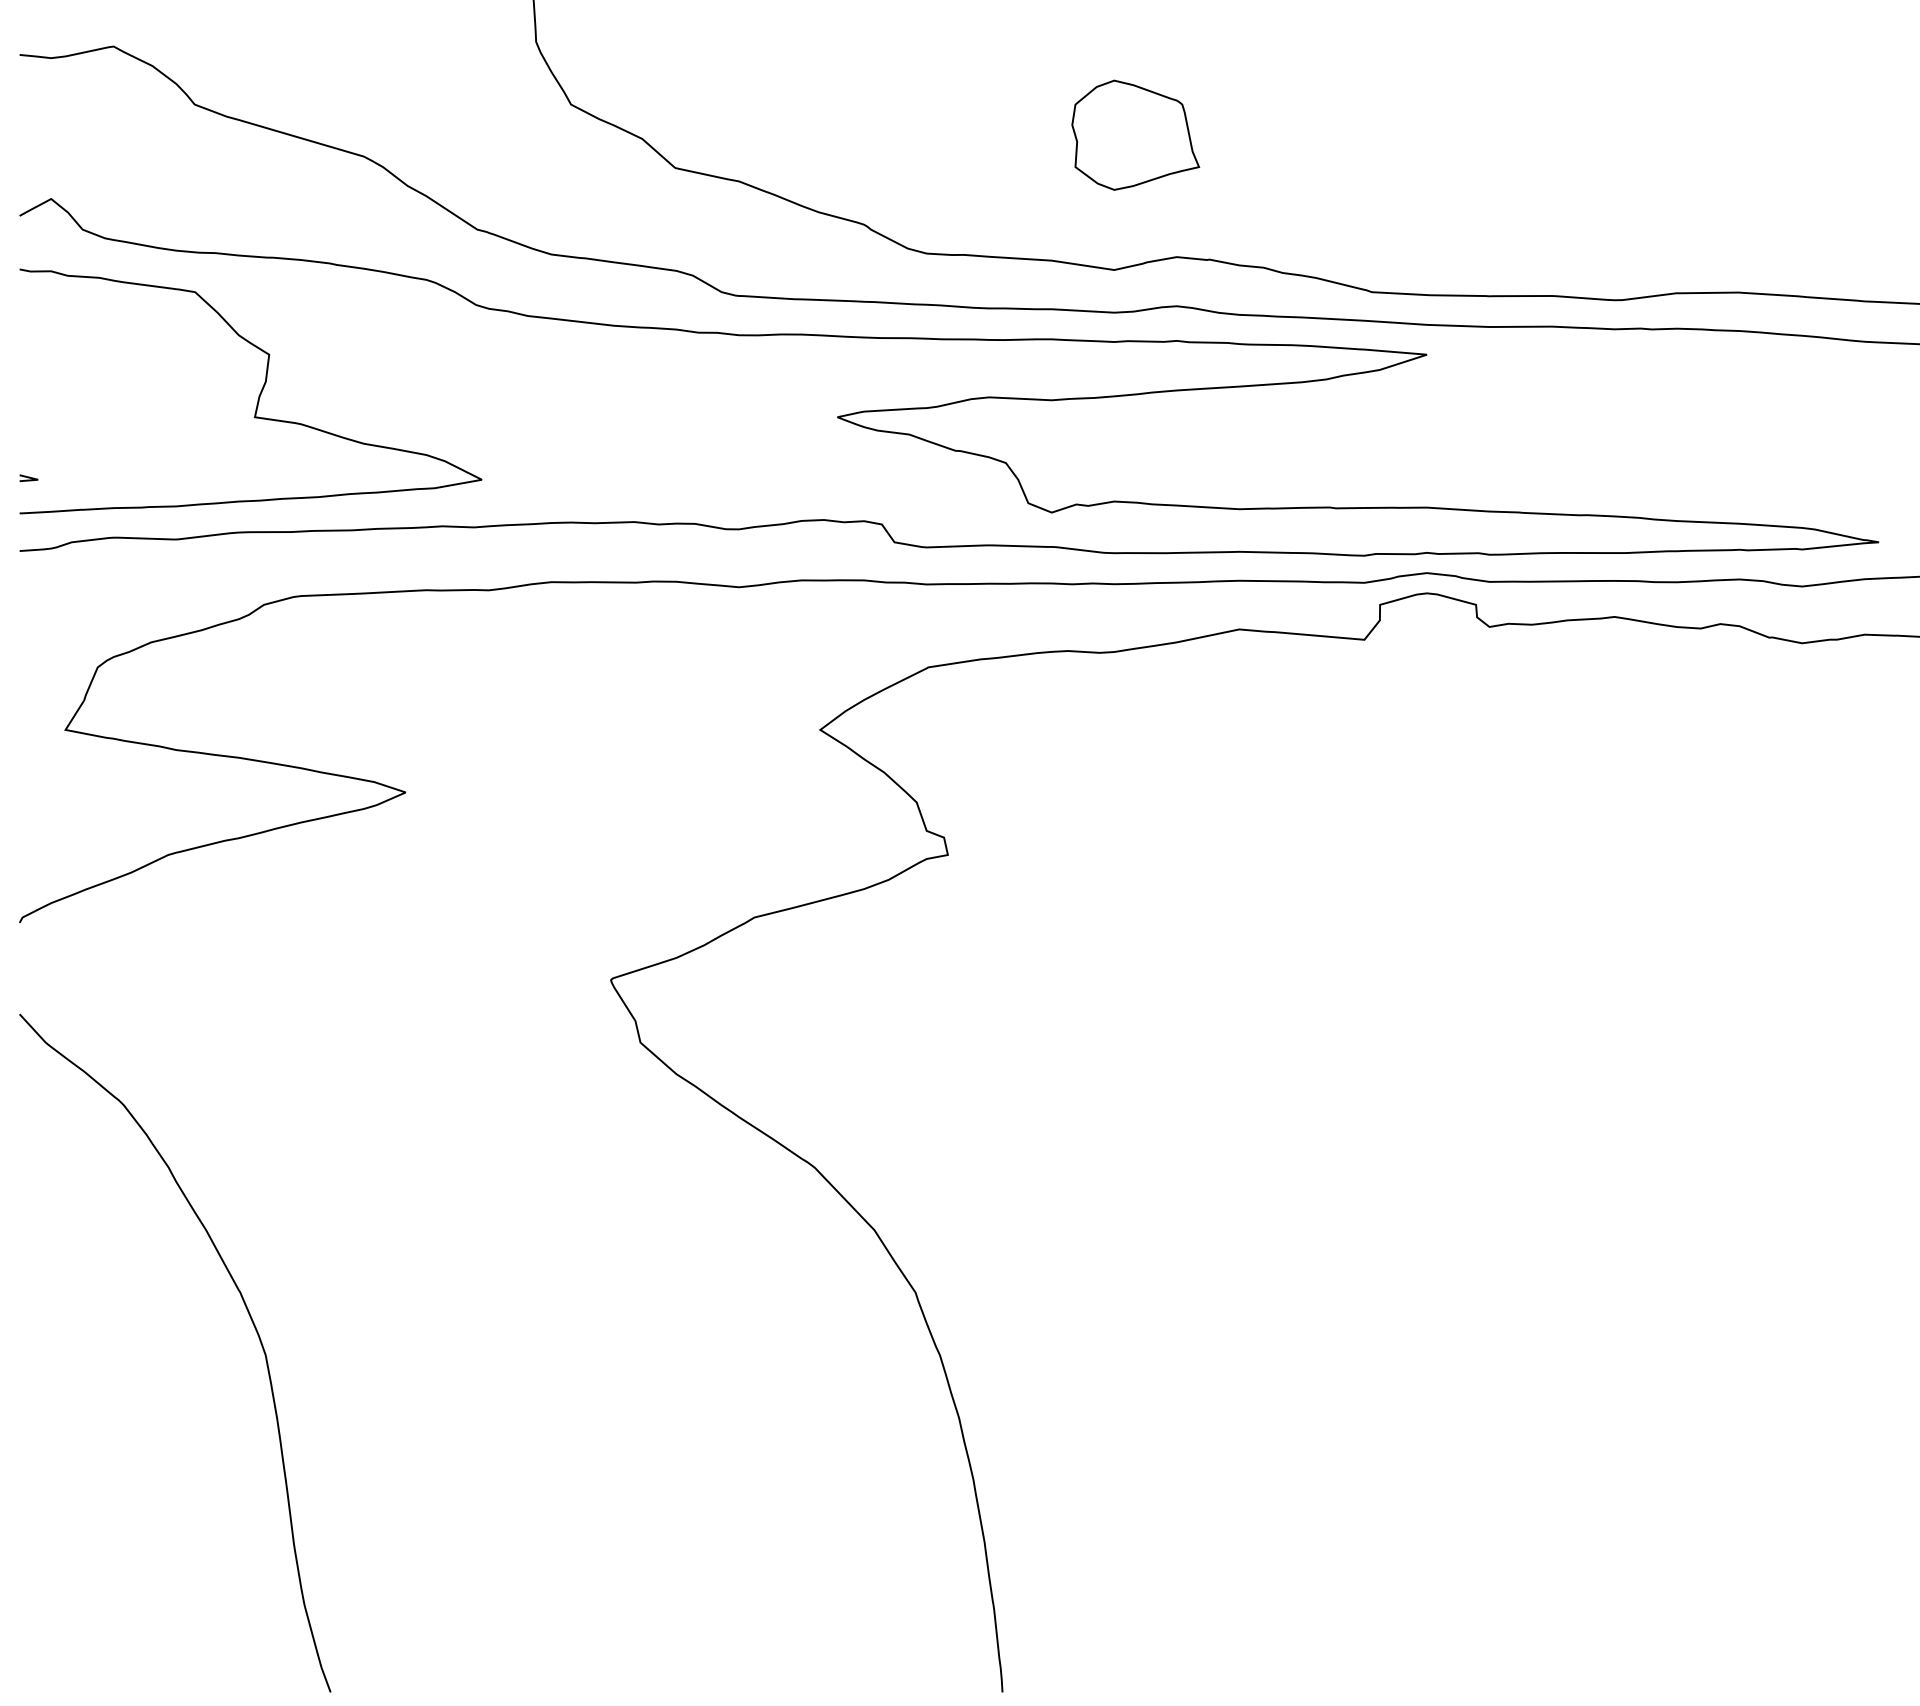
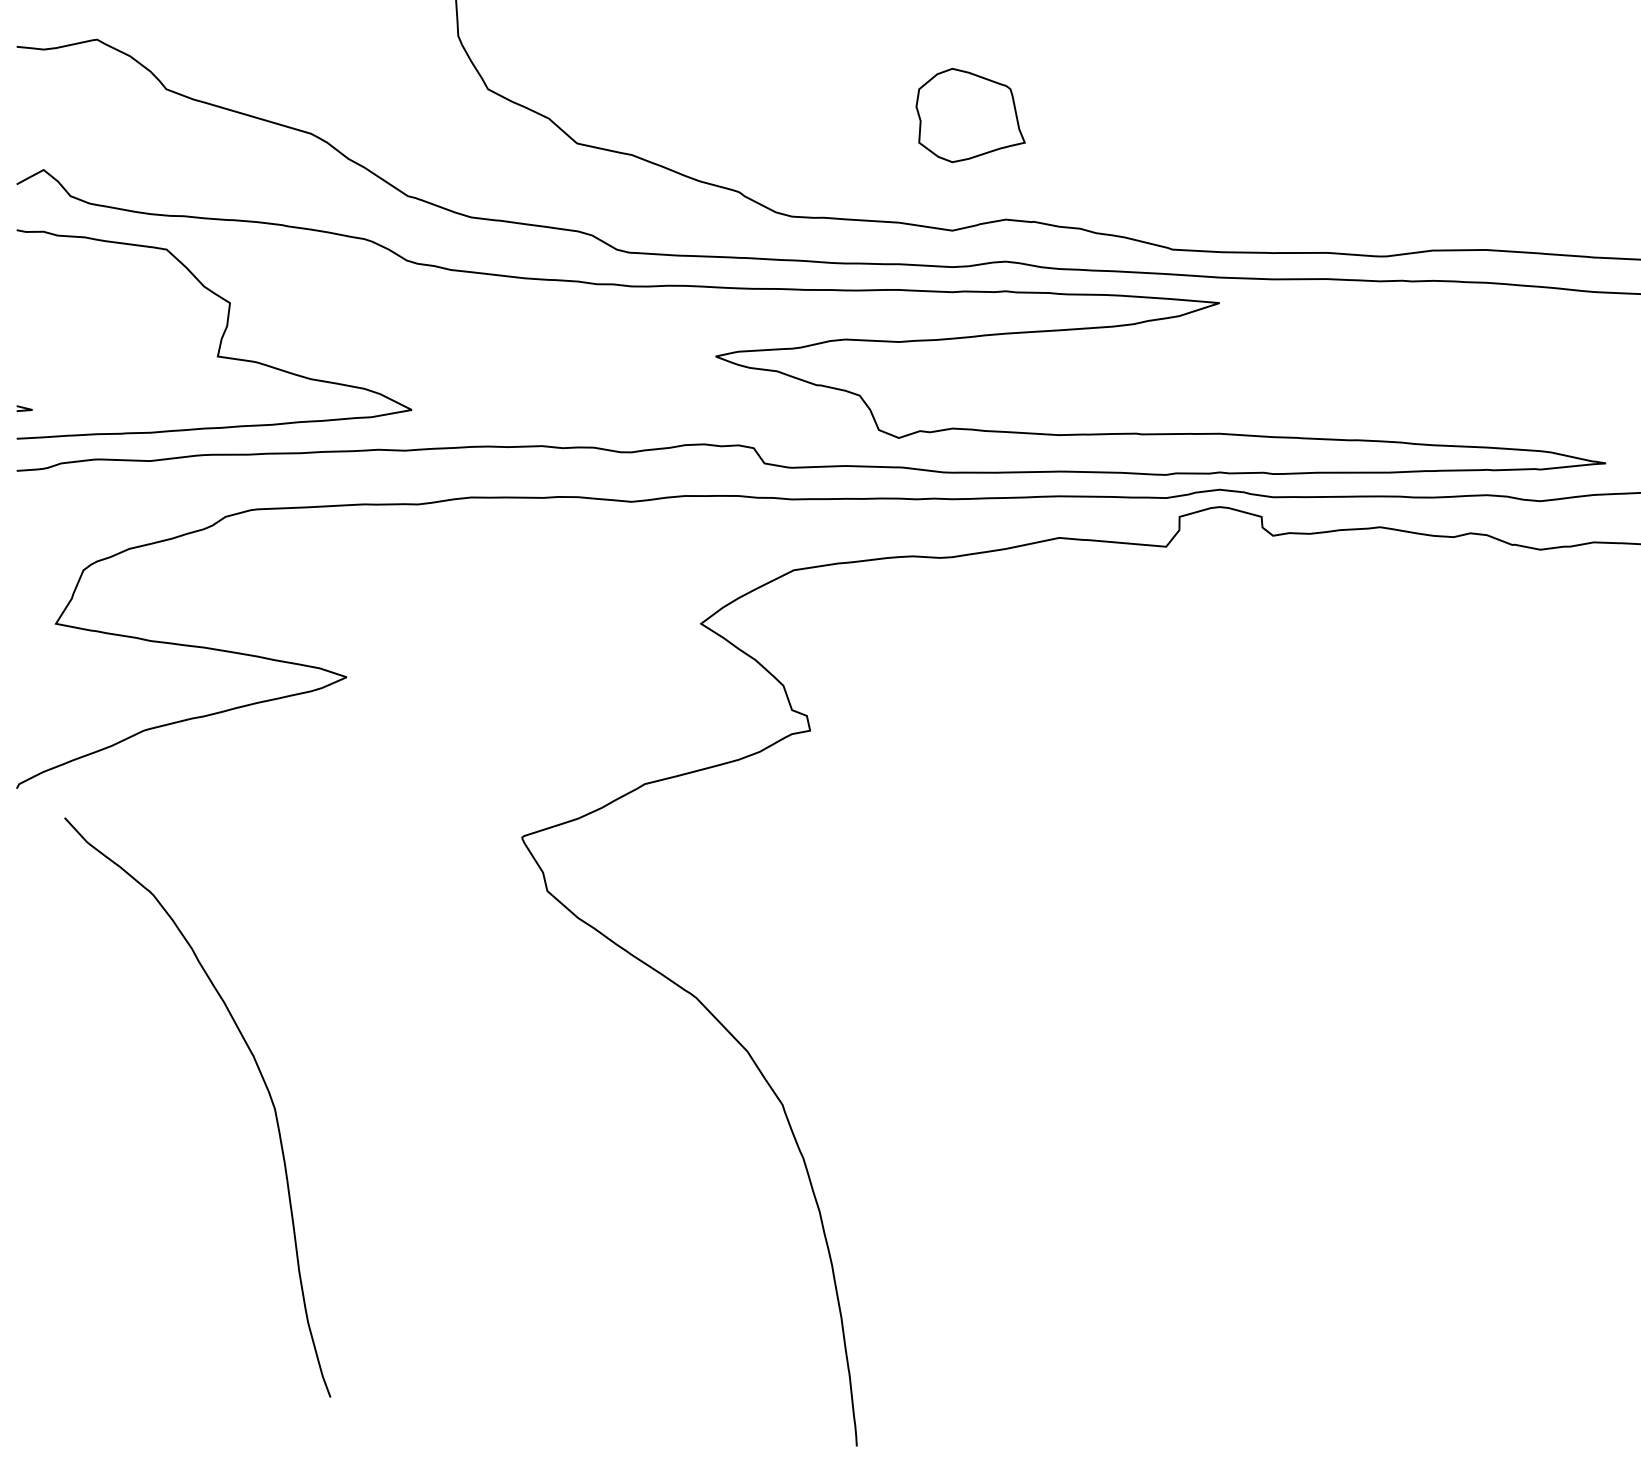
curve: (252, 1323) -> (263, 1082), moved

